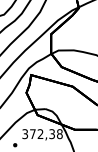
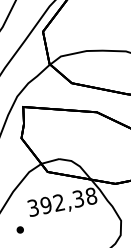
text: (32, 134) -> (45, 206), 372,38 -> 392,38

